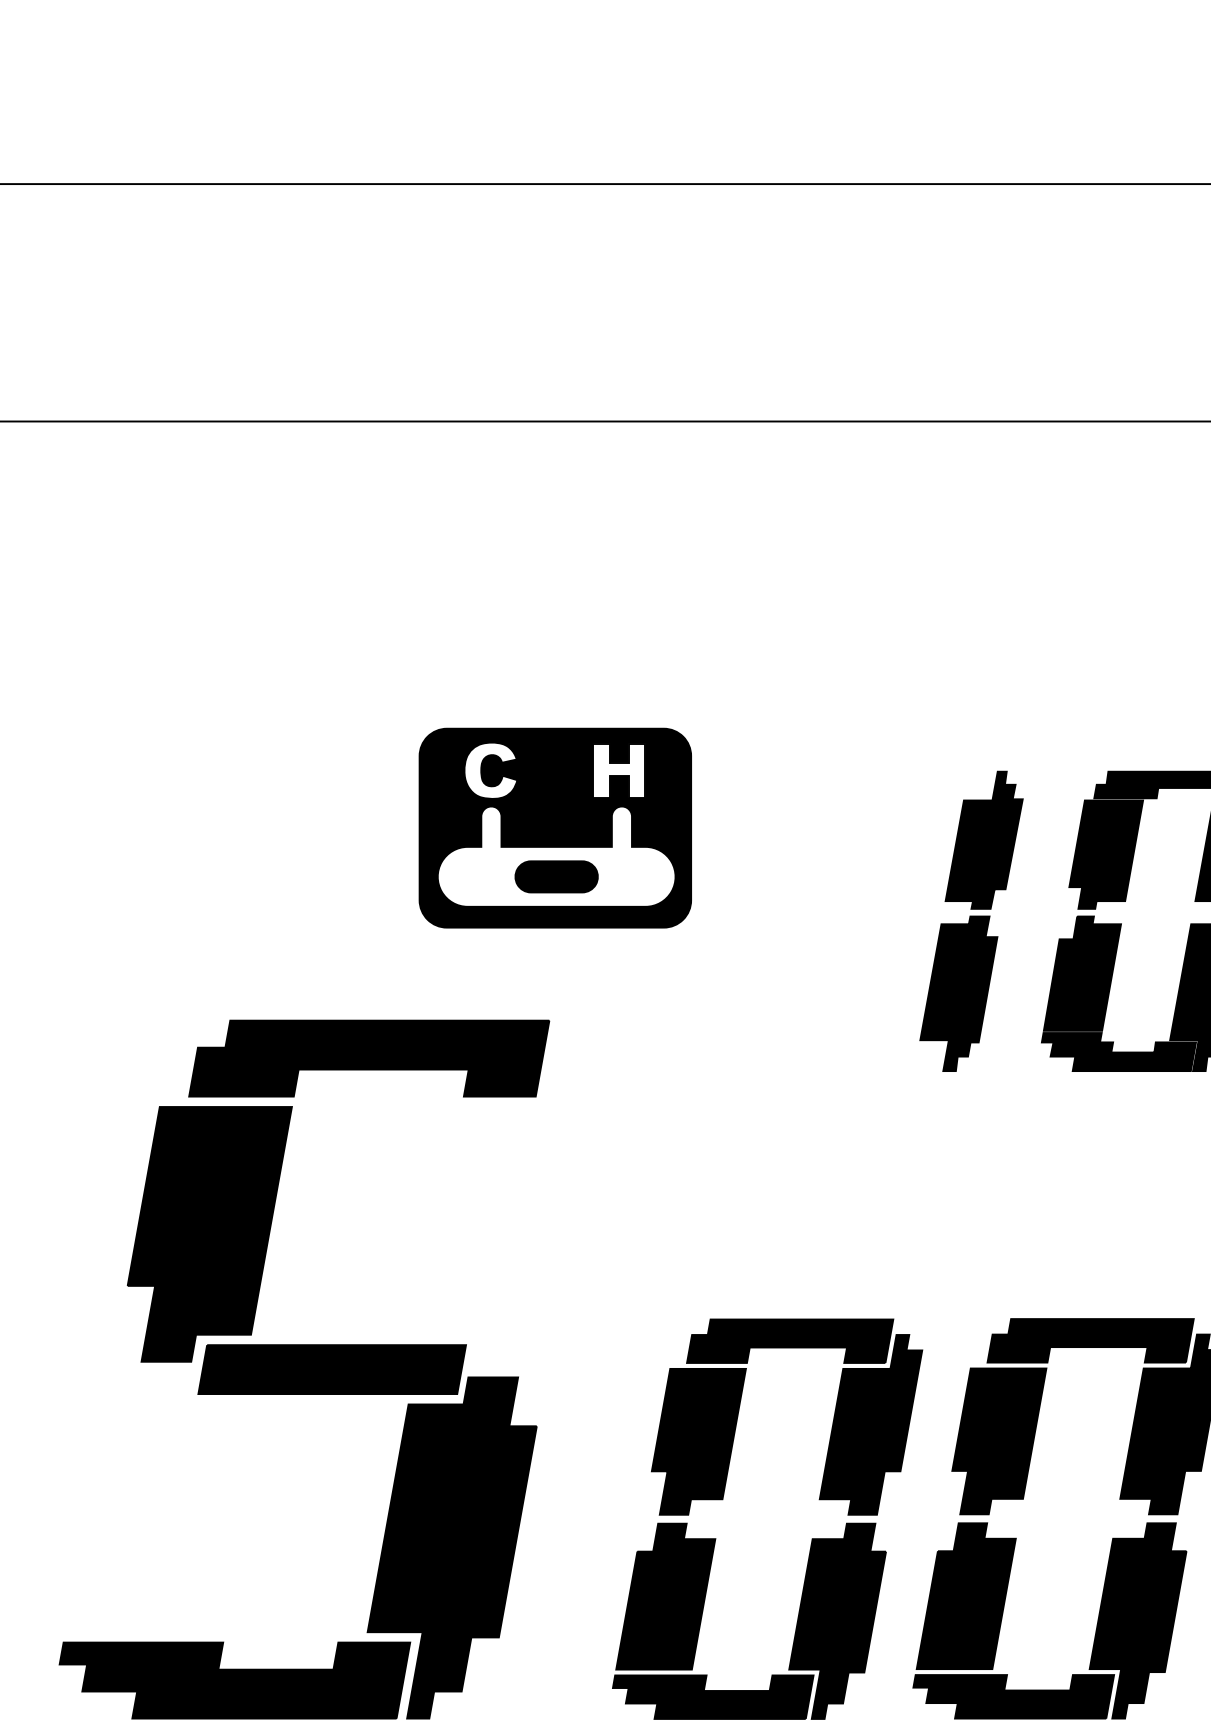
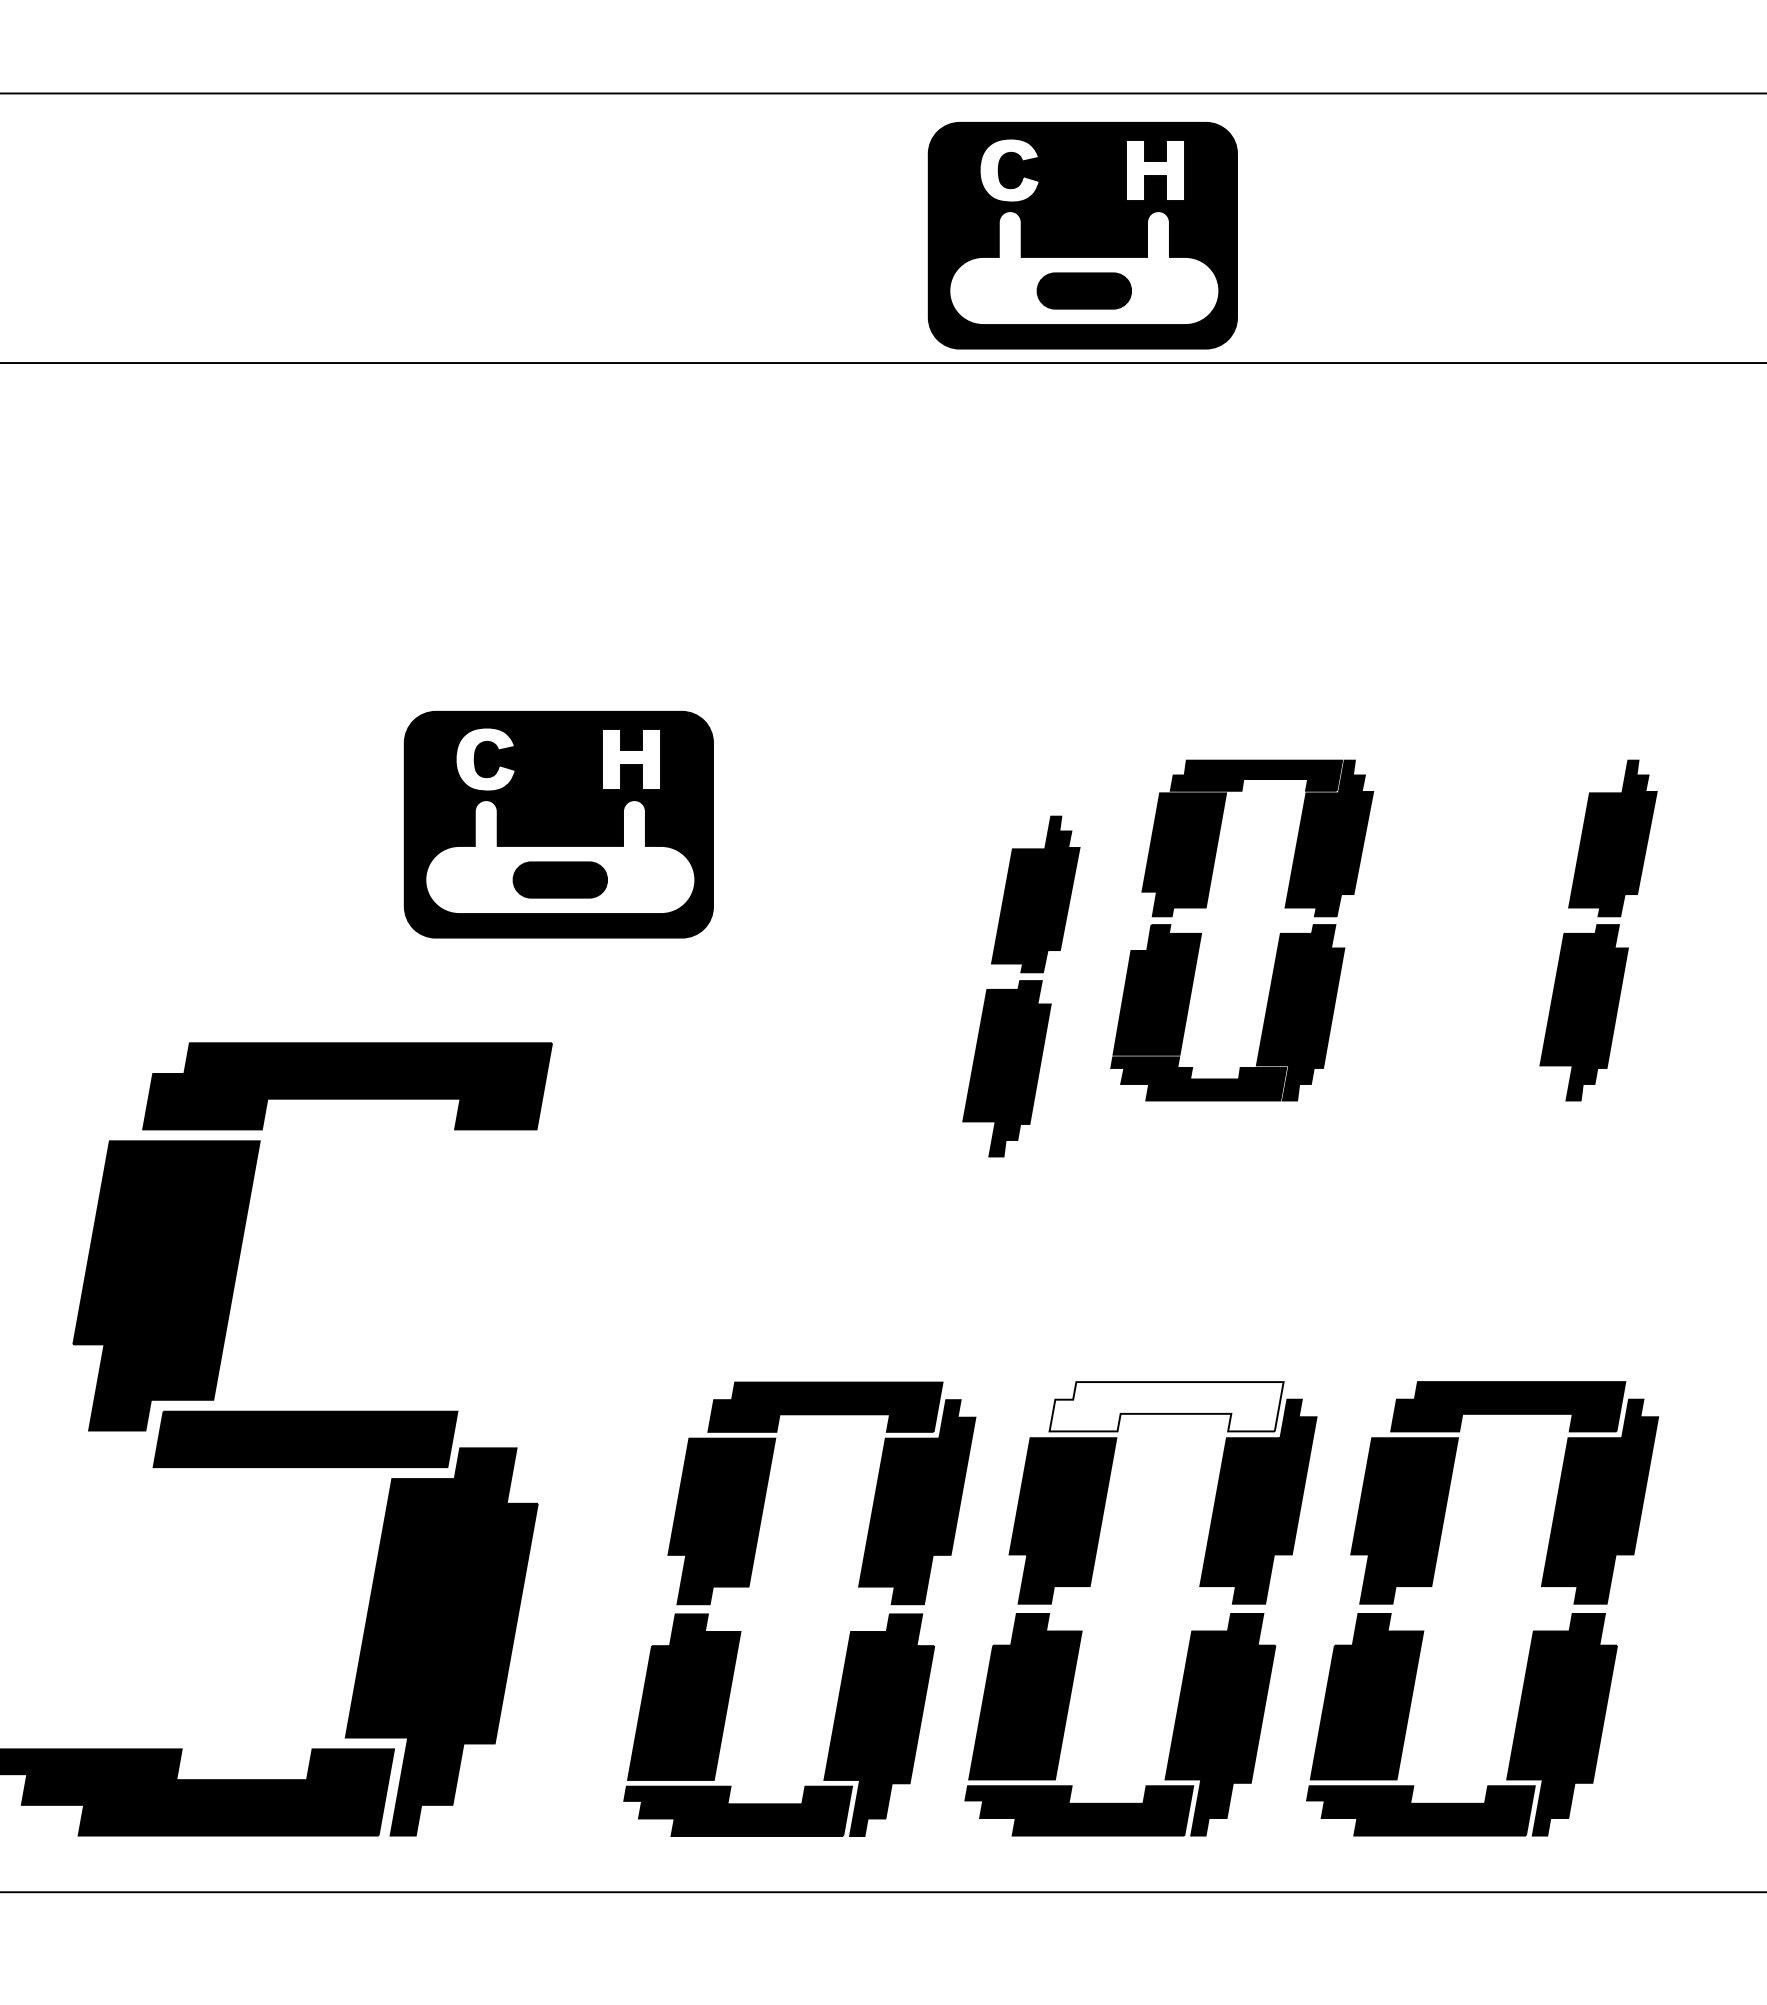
part: (1016, 309) -> (1082, 235), added
part: (971, 921) -> (1021, 986), moved
fill: (1090, 1340) -> (1166, 1406), removed

